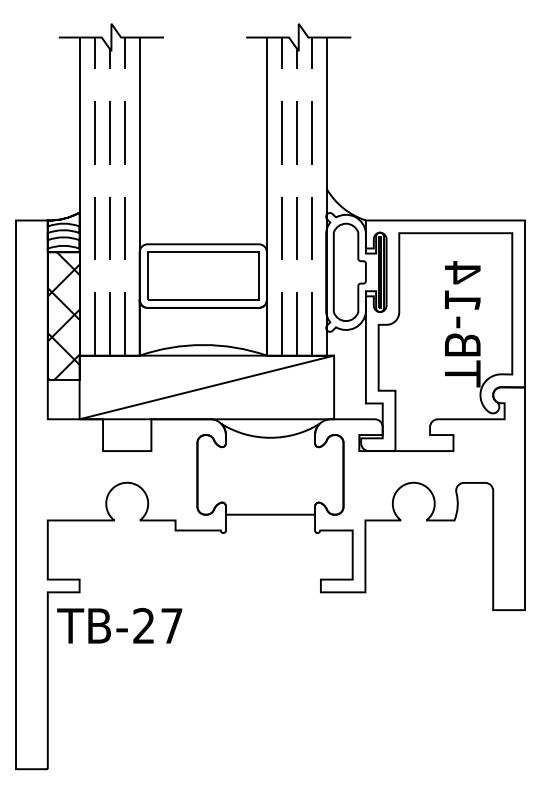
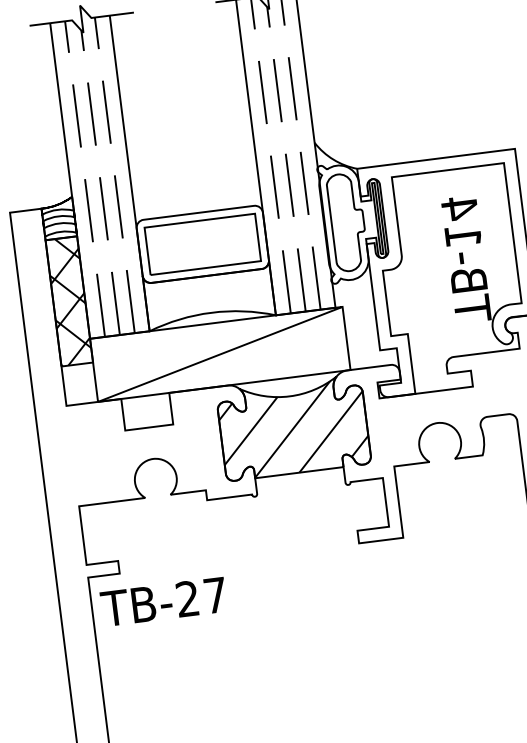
hatch: (270, 469) -> (293, 427), added

